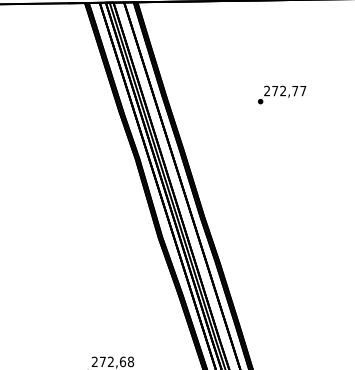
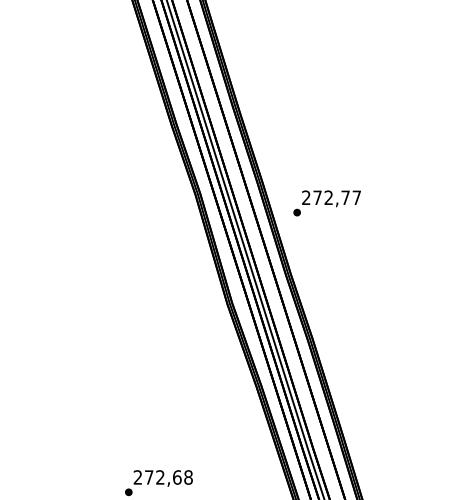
text: (282, 94) -> (327, 202), moved

